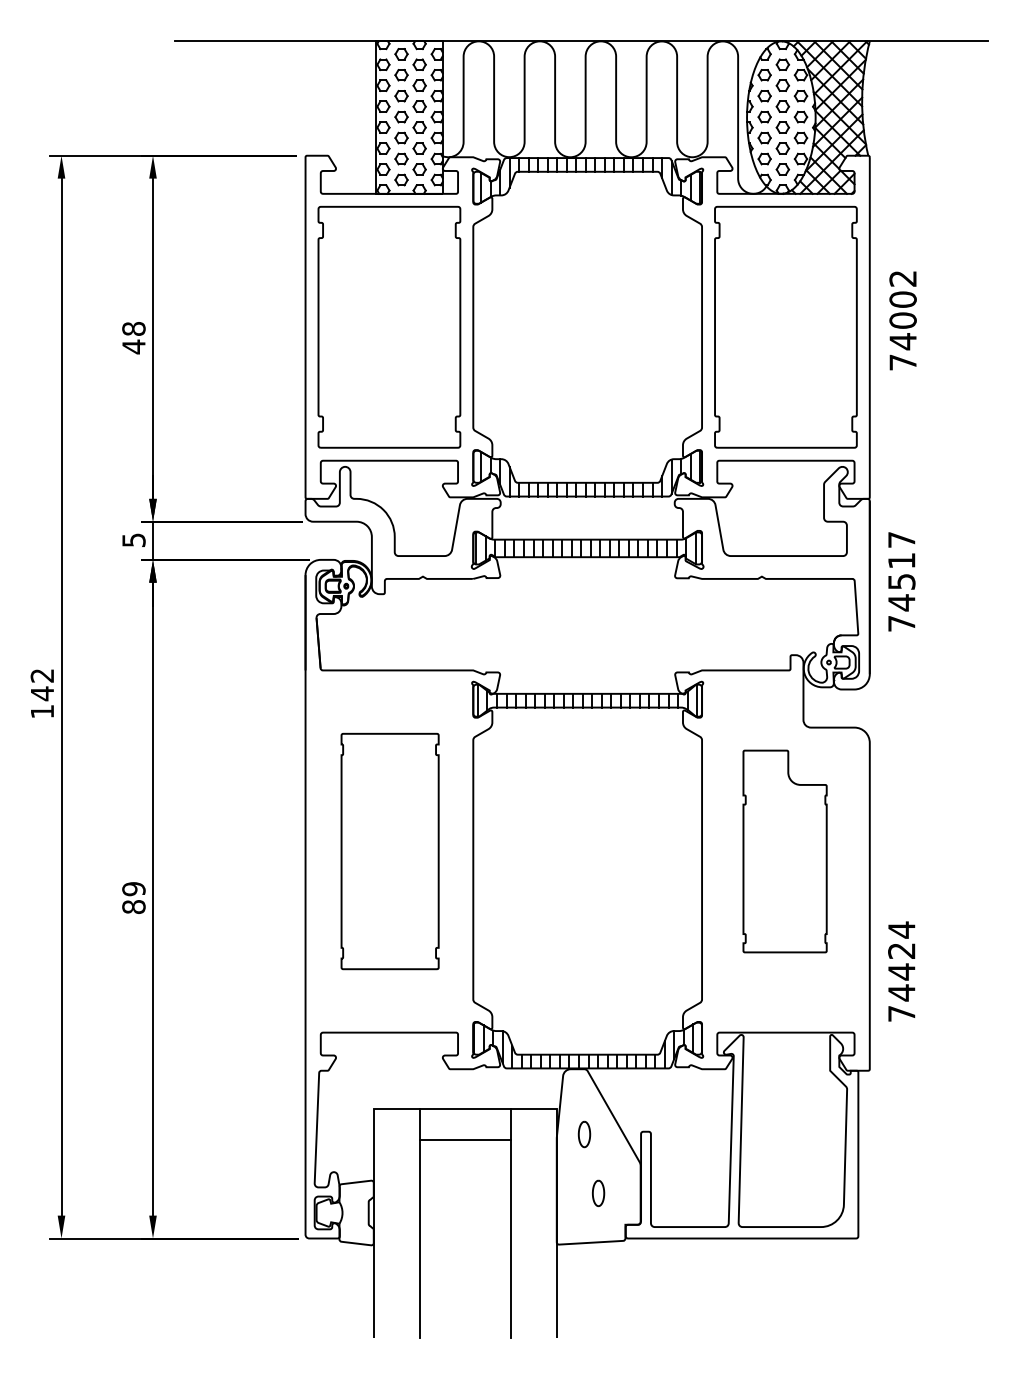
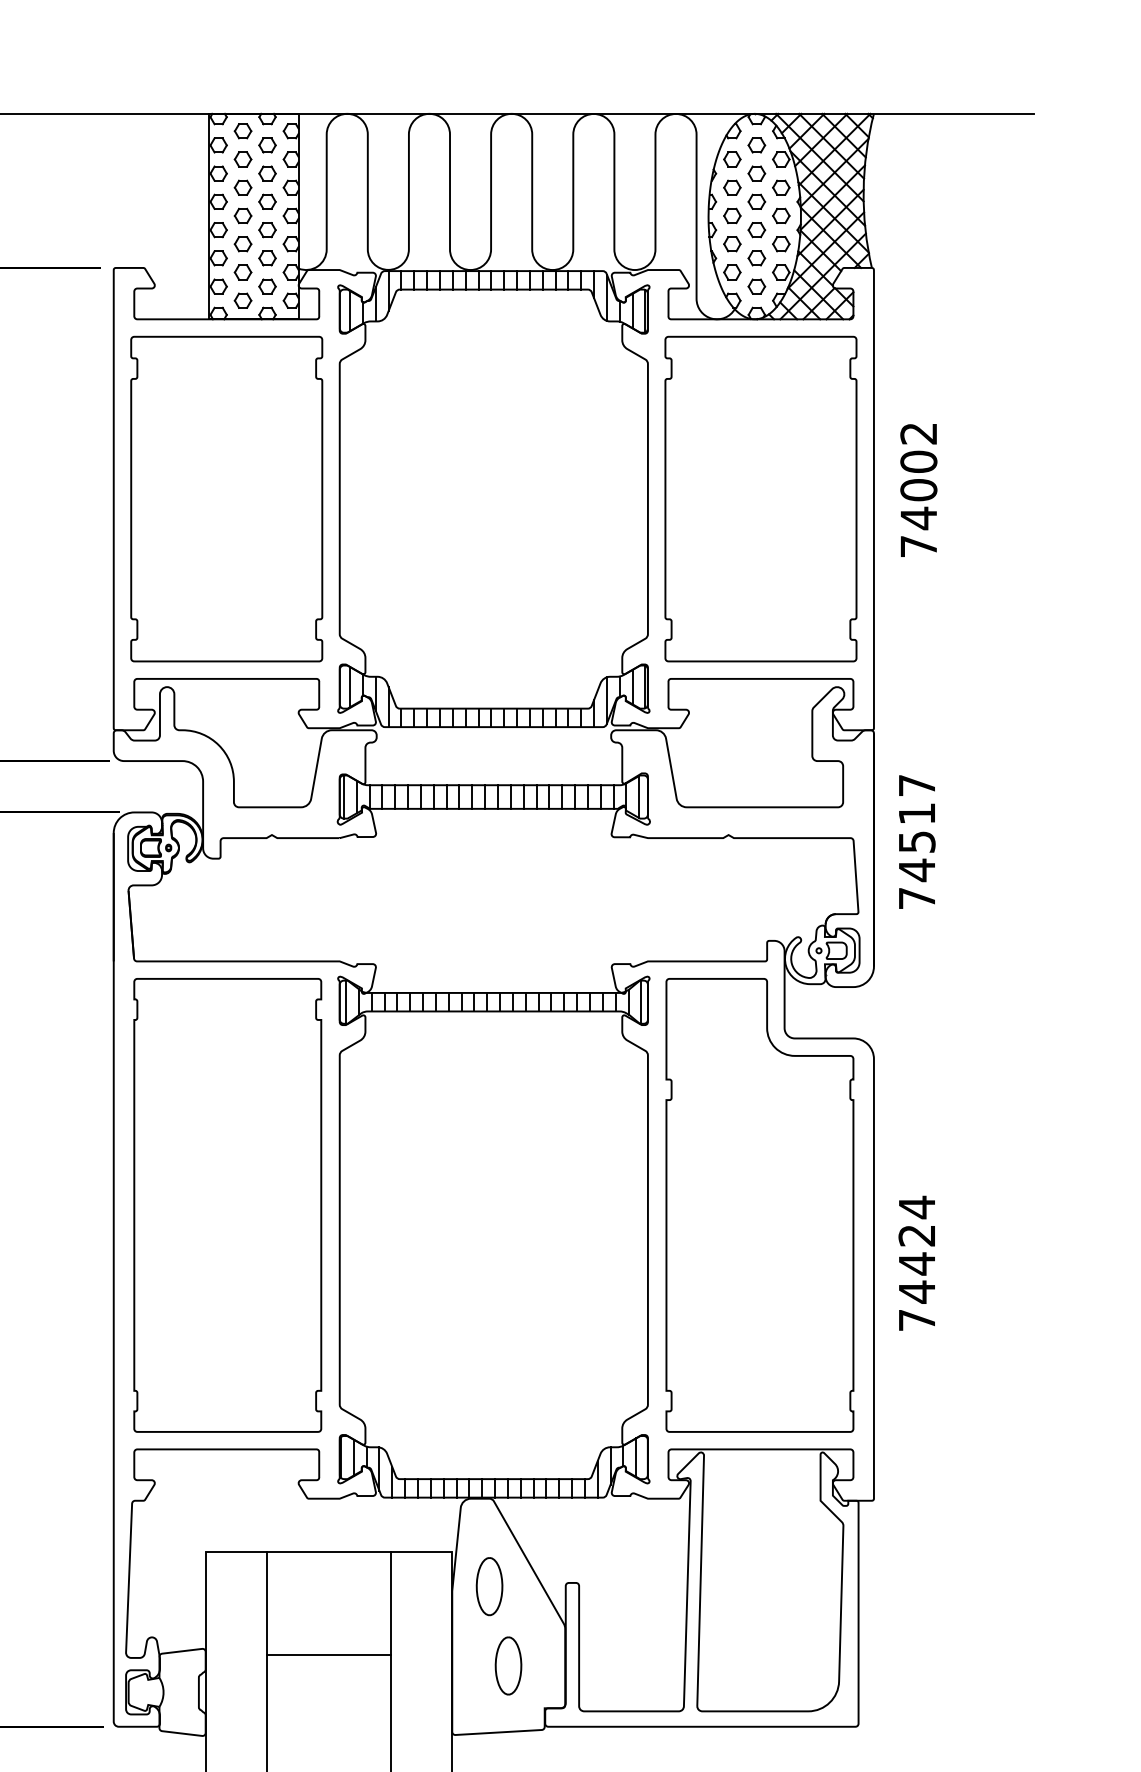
part: (389, 851) -> (226, 1205), size x1.43
part: (784, 851) -> (759, 1205), size x1.67
text: (901, 971) -> (916, 1263), moved
part: (584, 1134) -> (489, 1586), size x1.67
line: (465, 1140) -> (329, 1655), moved
part: (598, 1193) -> (508, 1666), size x1.67

